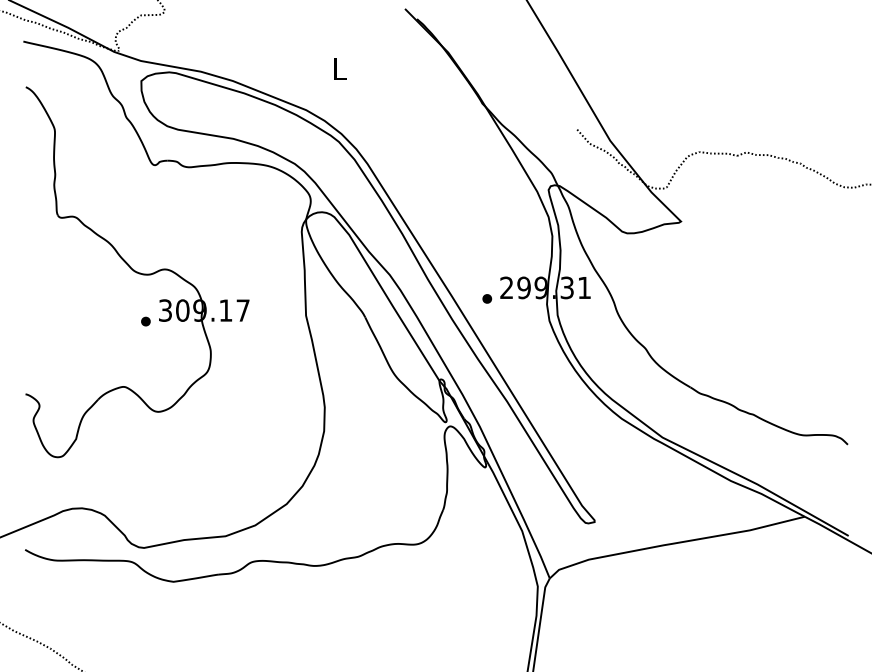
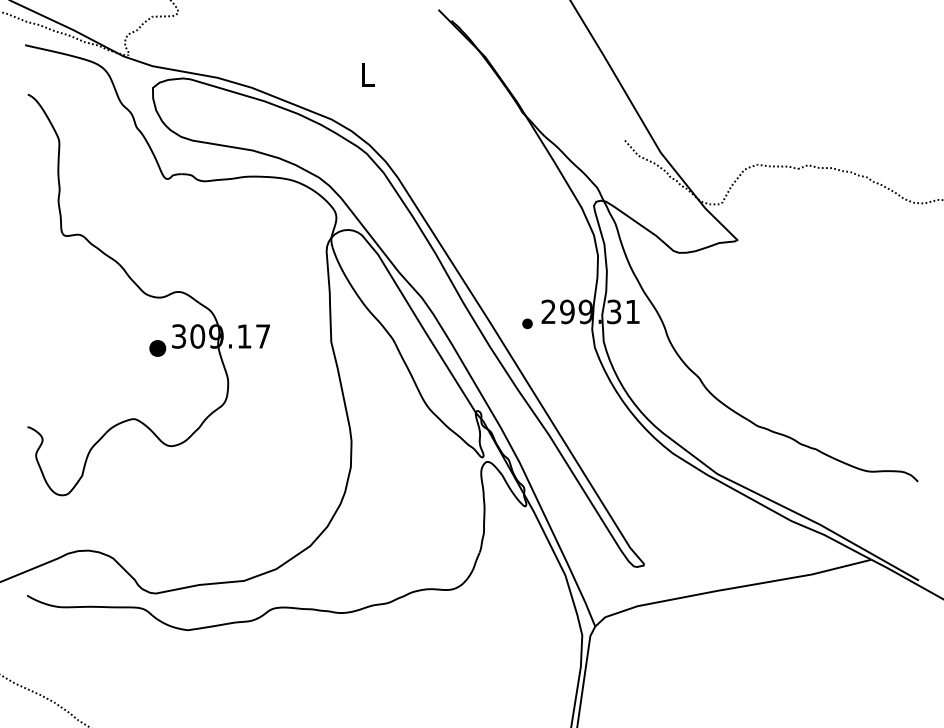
part: (145, 321) -> (157, 348), size x1.6

